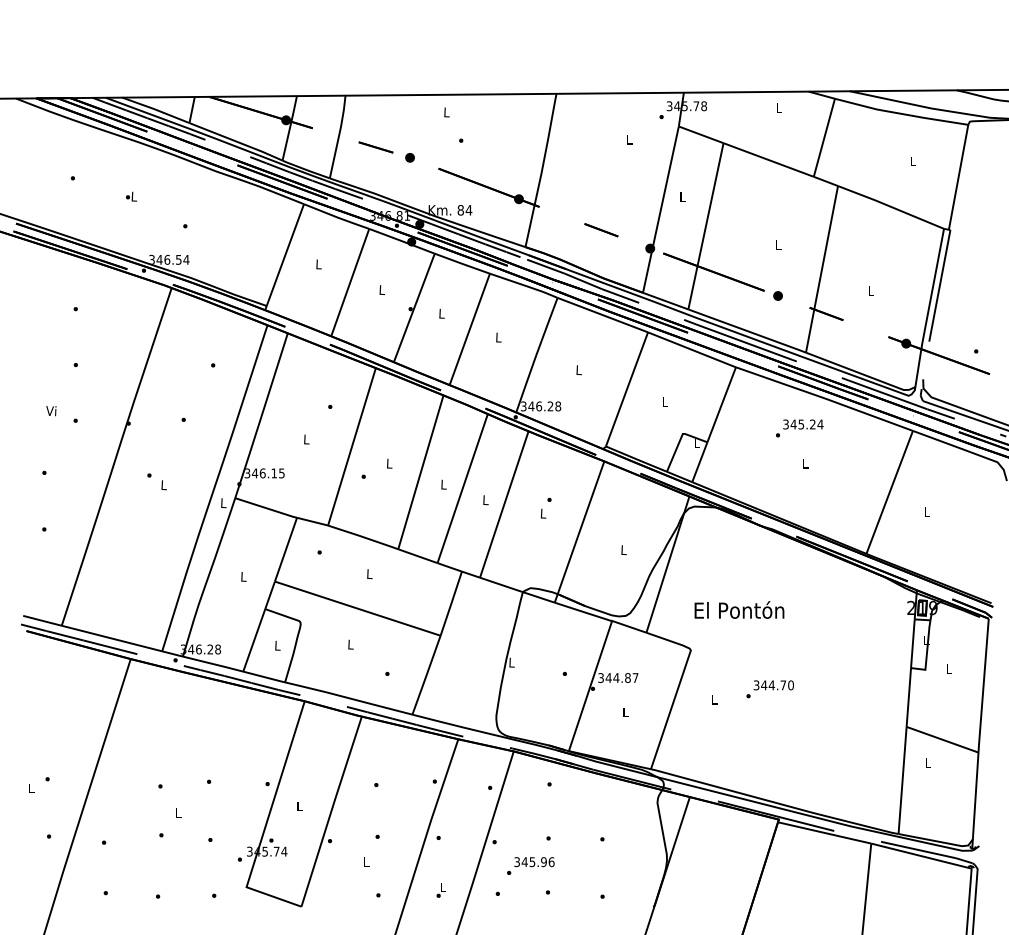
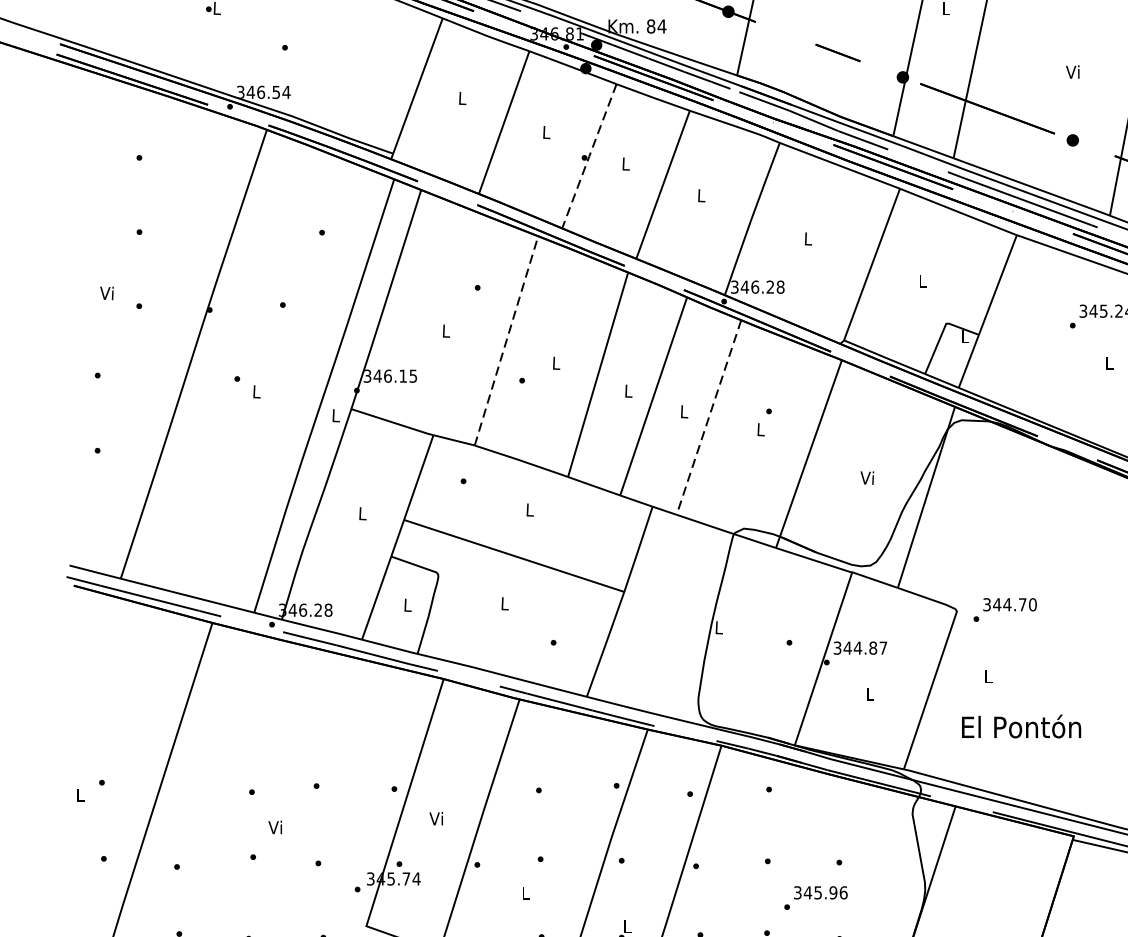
text: (778, 244) -> (1073, 71), L -> Vi
line: (414, 307) -> (589, 155), solid -> dashed
line: (351, 446) -> (505, 340), solid -> dashed
line: (504, 504) -> (709, 417), solid -> dashed
text: (623, 550) -> (867, 478), L -> Vi
text: (739, 609) -> (1021, 725), moved
text: (769, 689) -> (1004, 610), moved
text: (299, 806) -> (436, 818), L -> Vi
text: (178, 812) -> (275, 826), L -> Vi
text: (530, 865) -> (815, 897), moved

